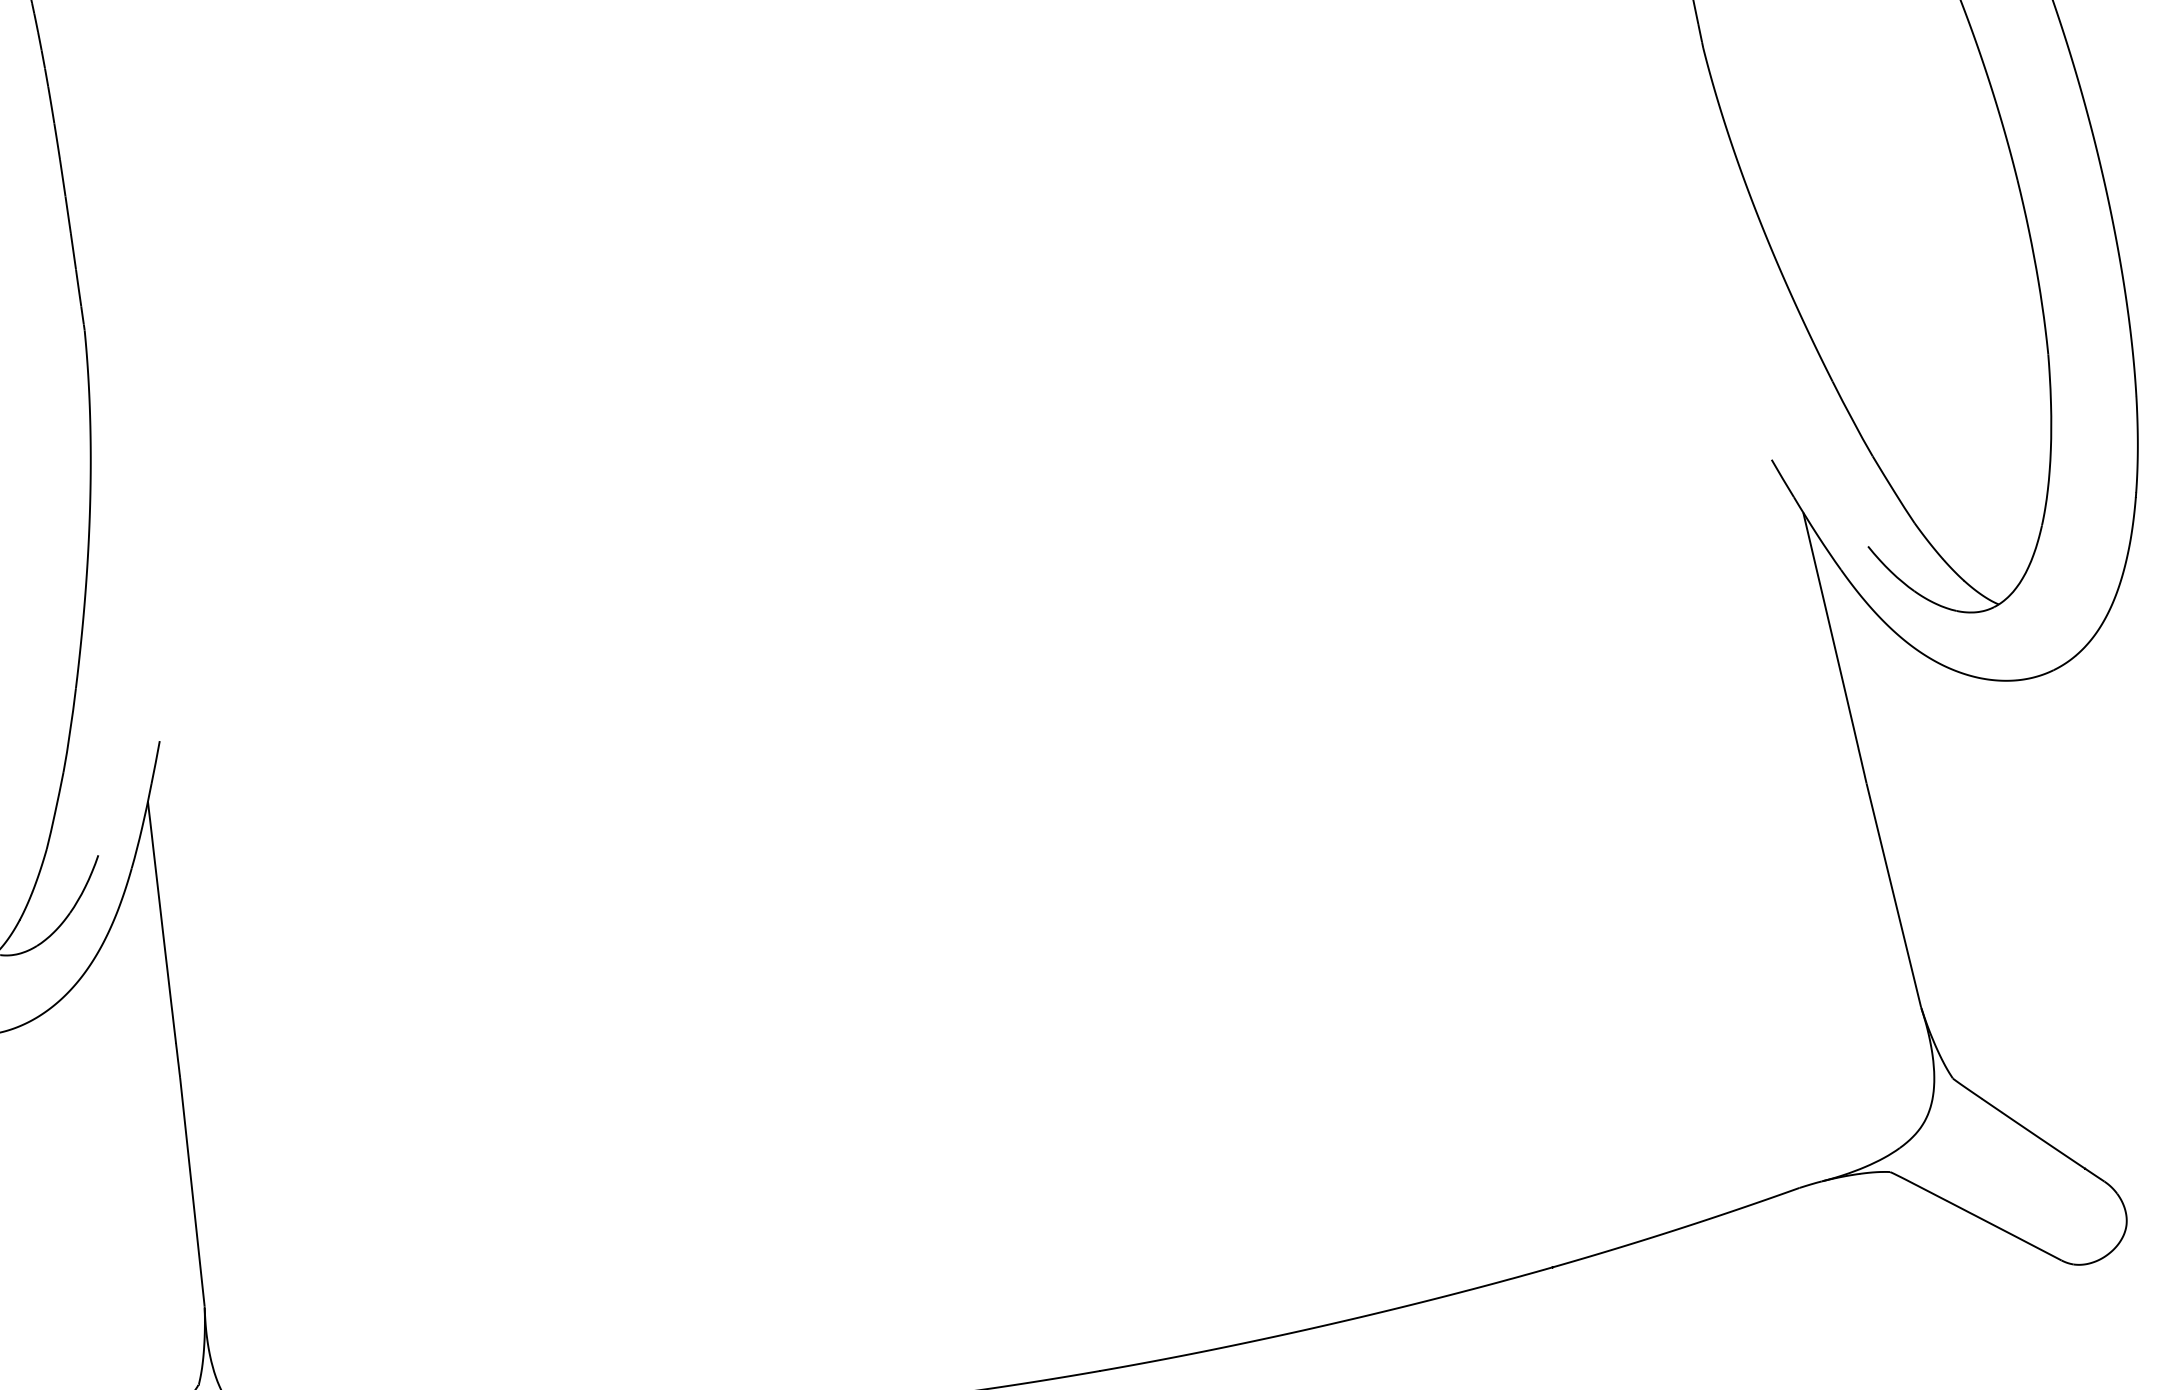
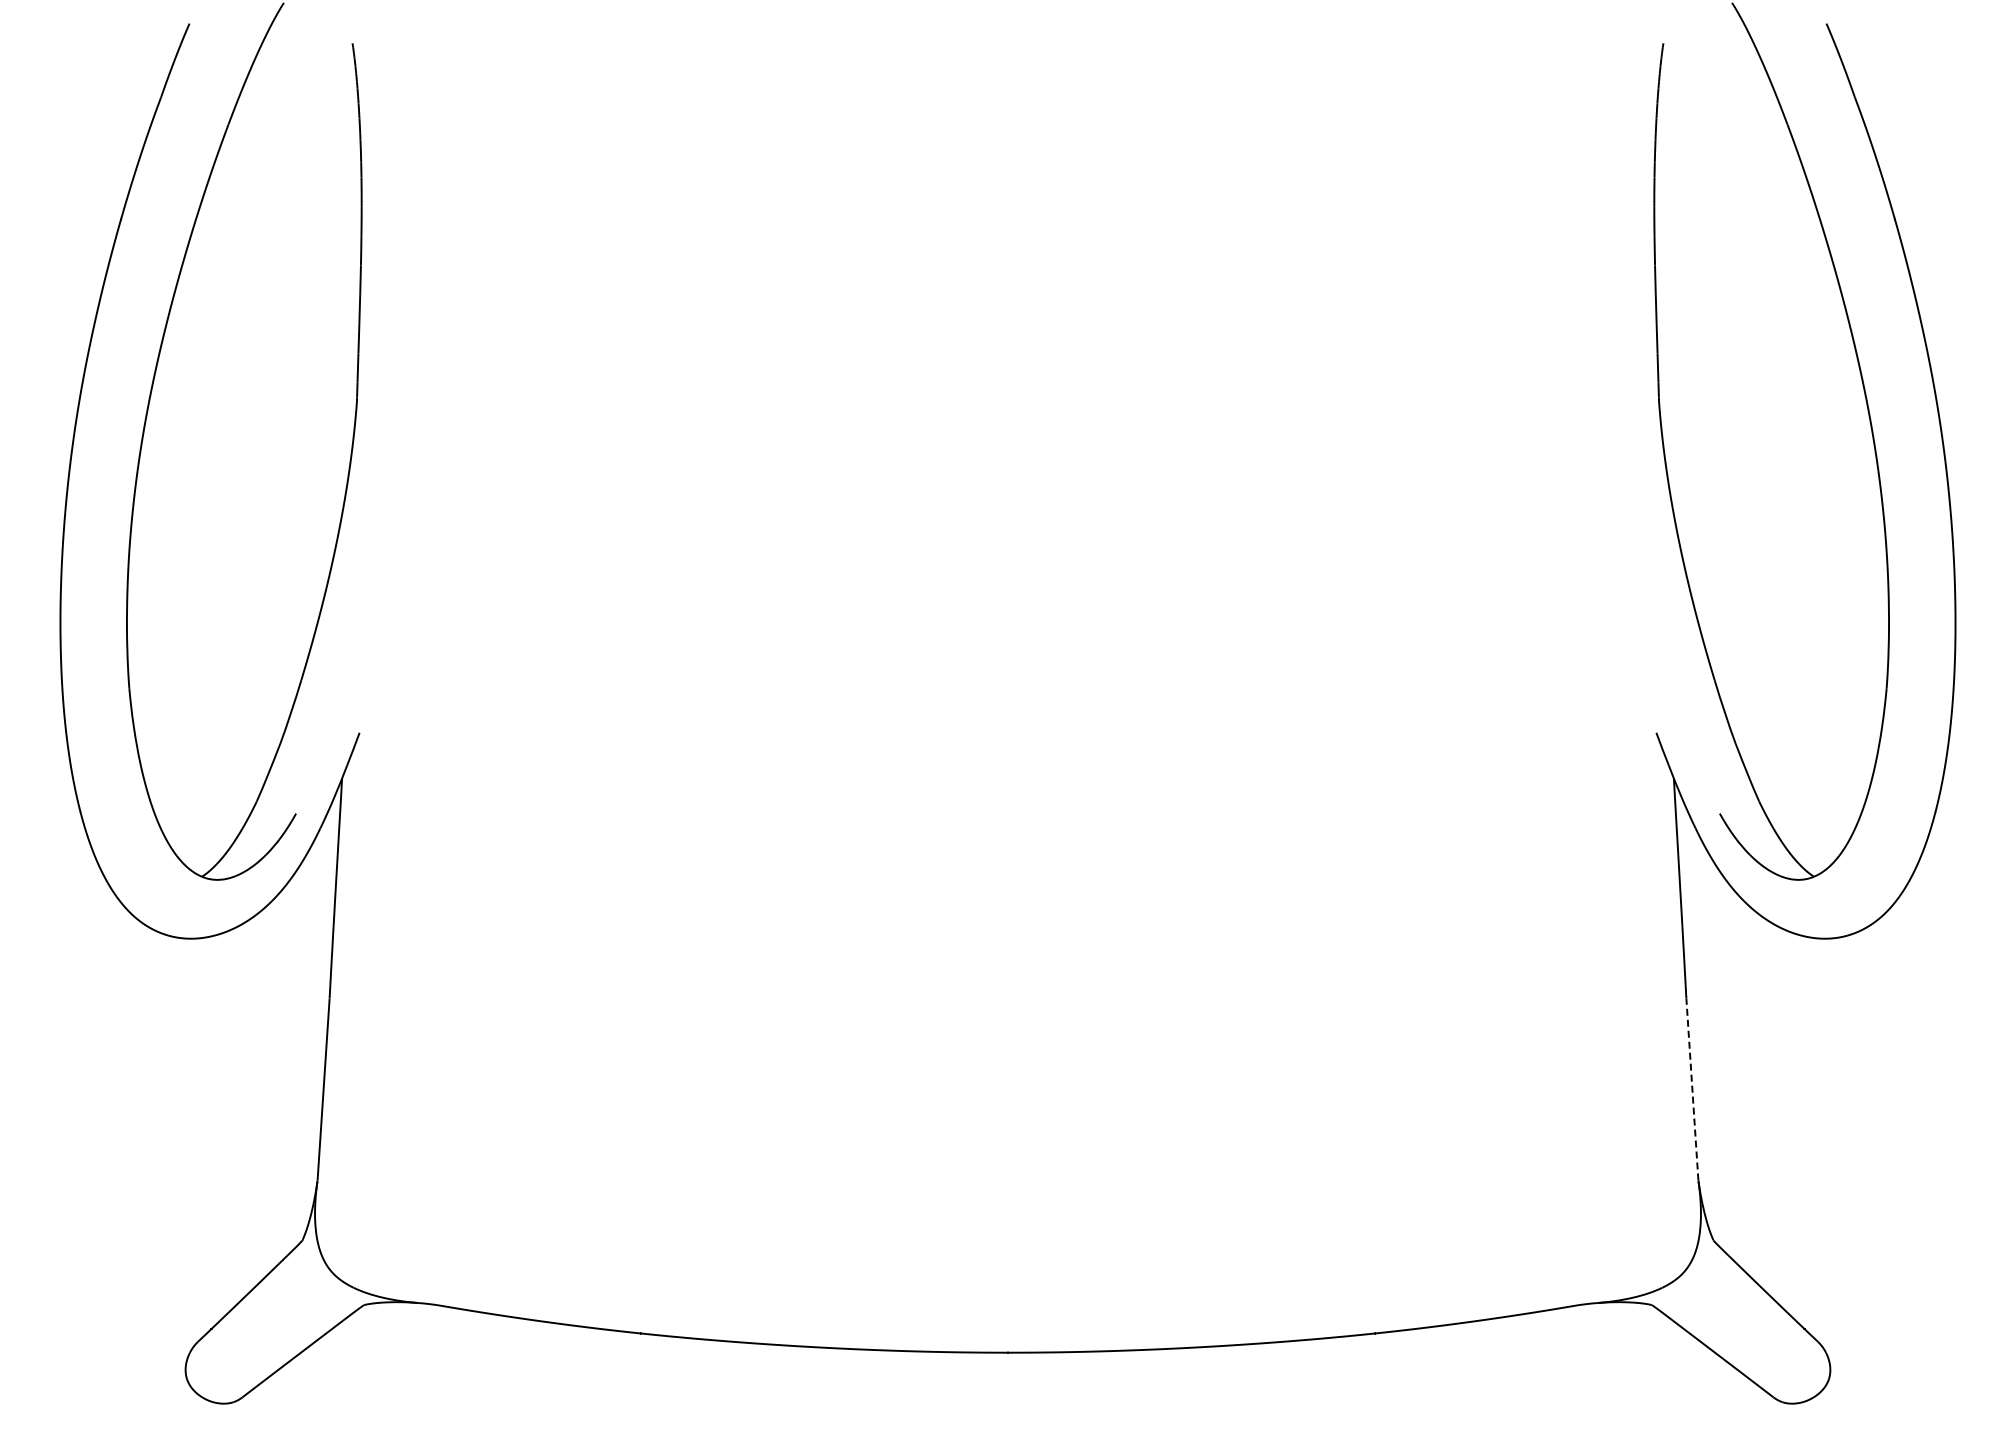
line: (1893, 895) -> (1692, 1089), solid -> dashed

